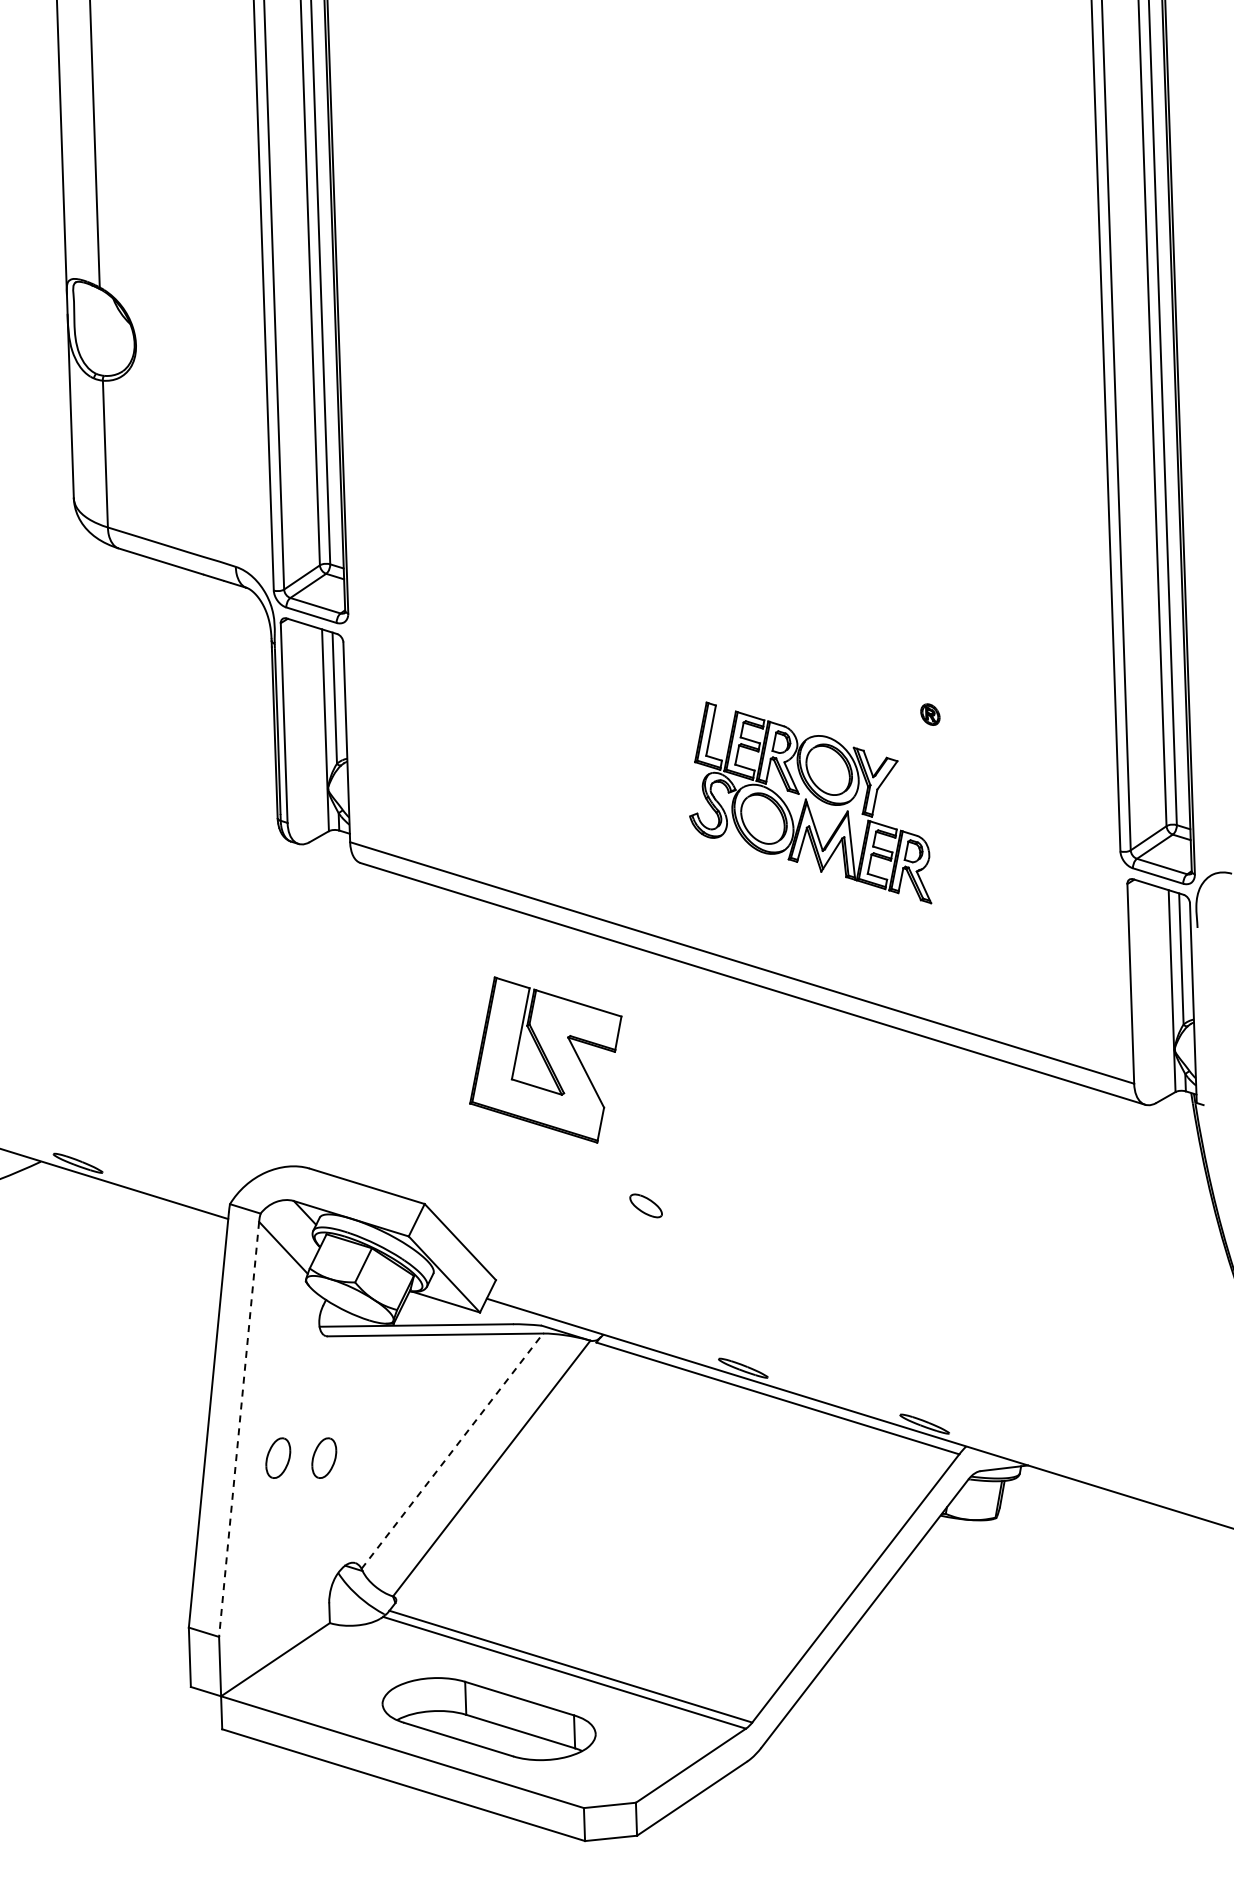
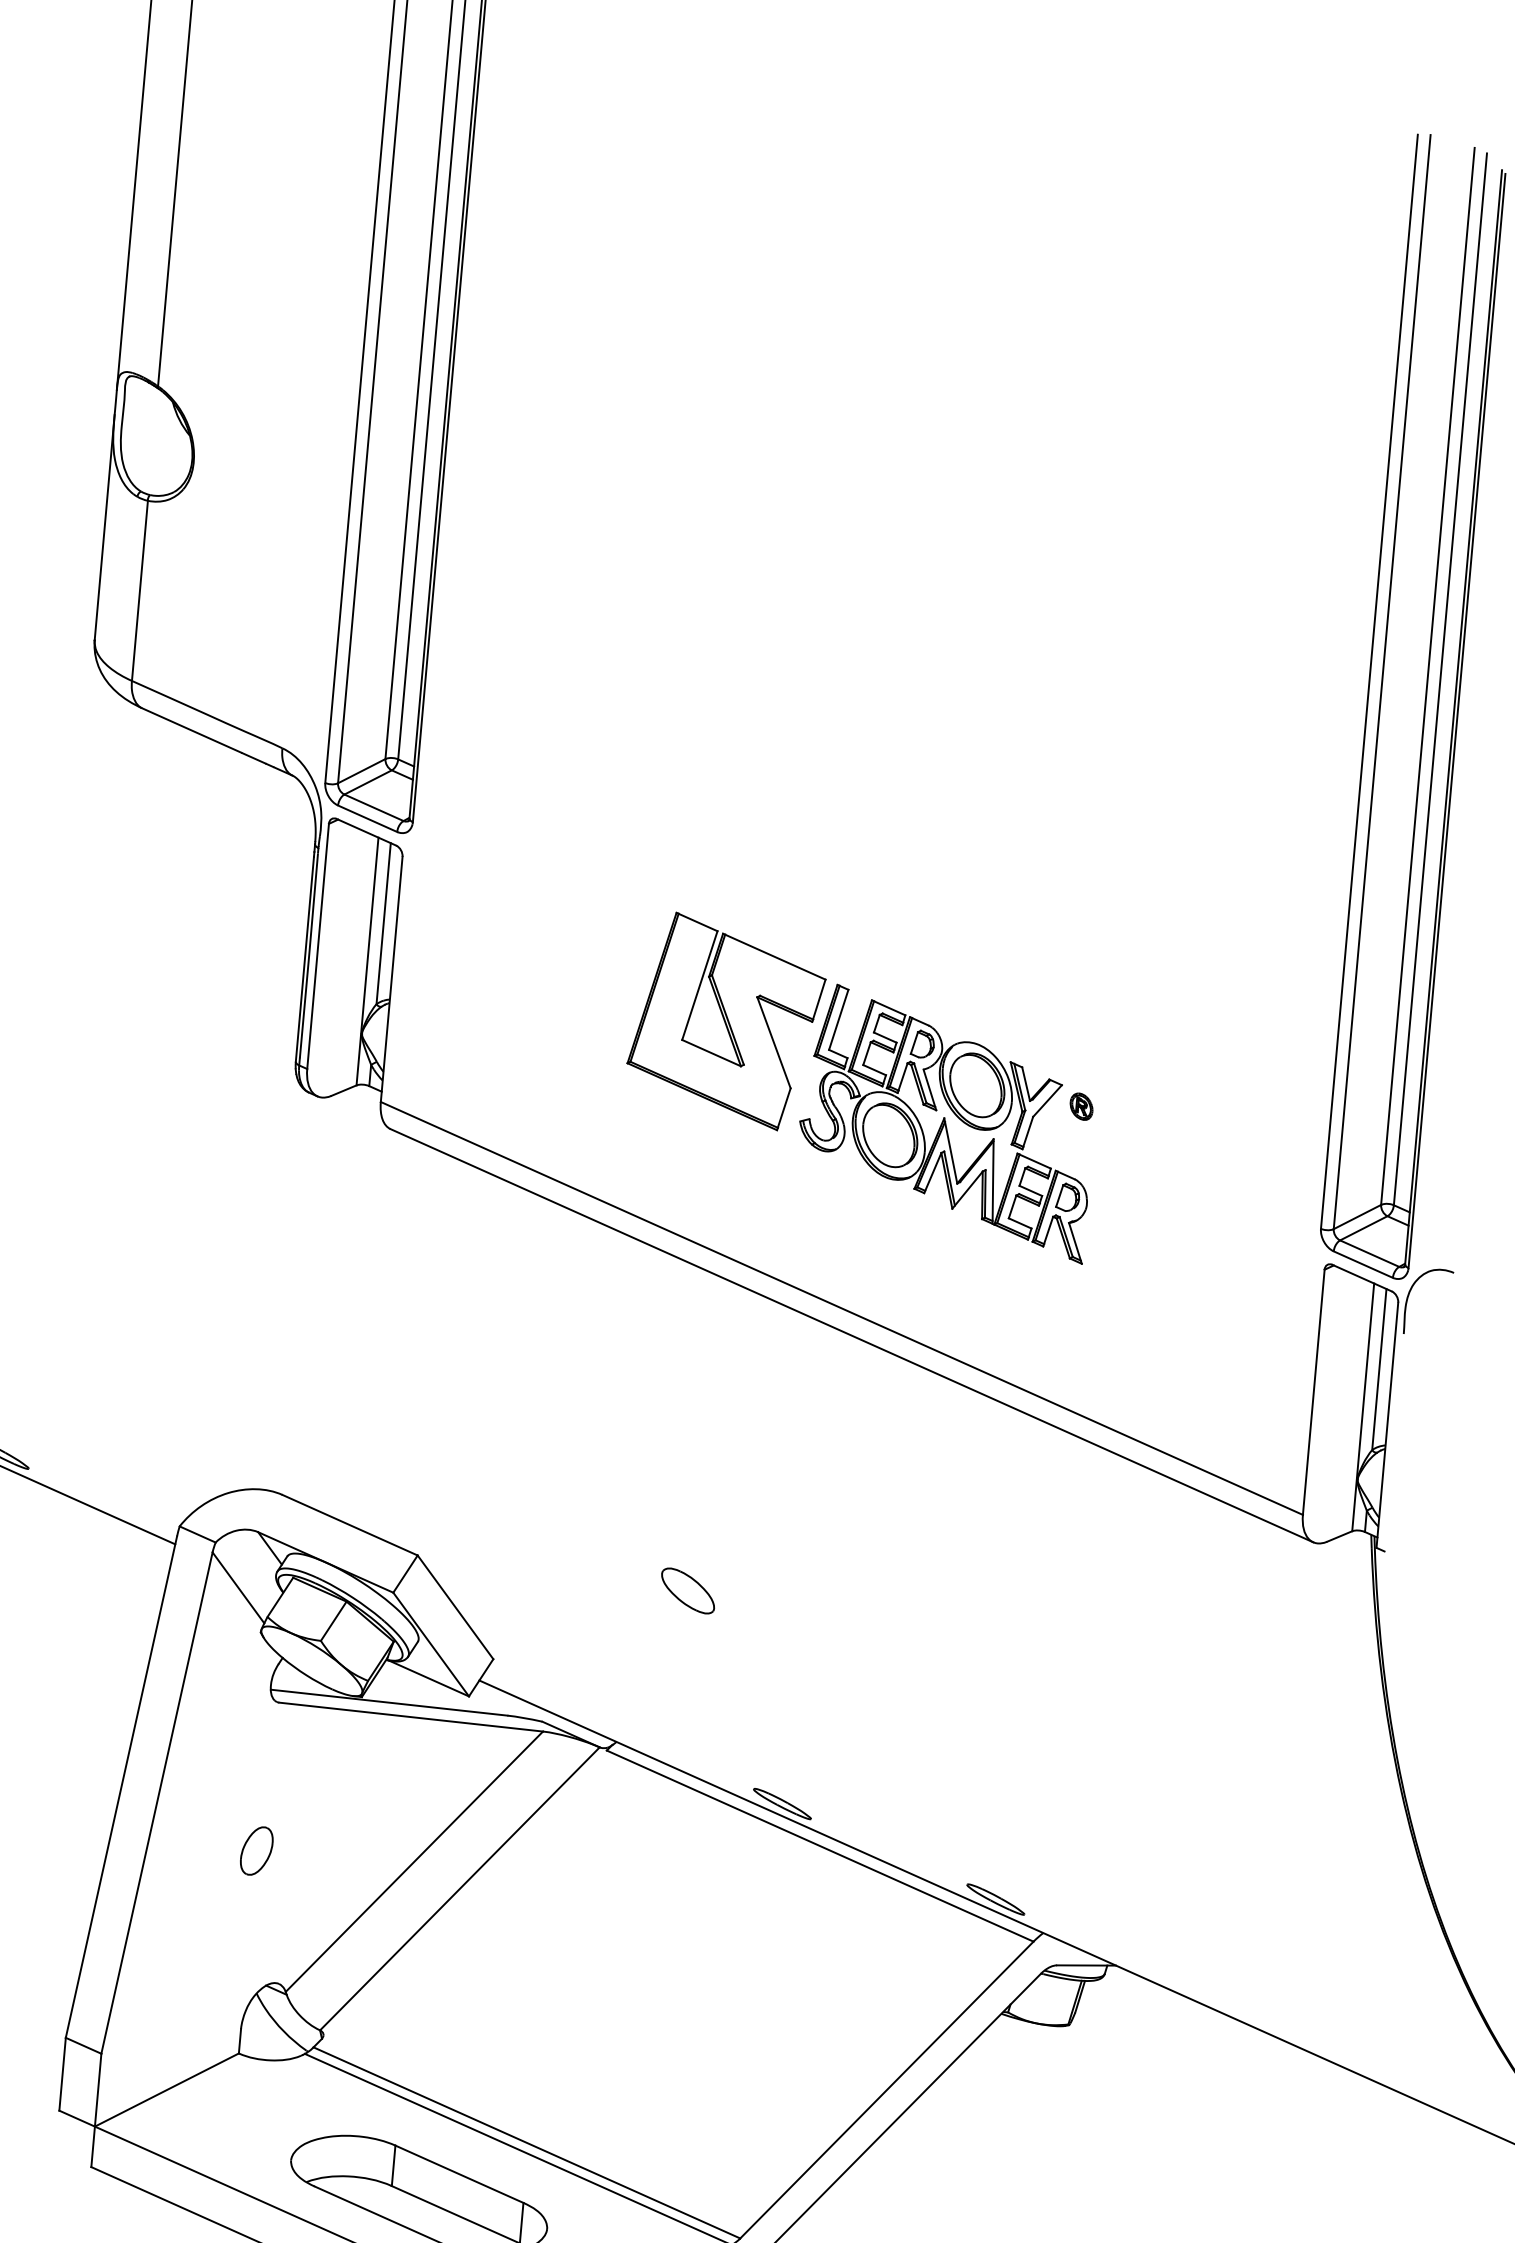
part: (930, 714) -> (1081, 1106), moved
part: (545, 1059) -> (726, 1020), moved
part: (645, 1205) -> (687, 1590), size x1.43
line: (239, 1429) -> (157, 1803), dashed -> solid
line: (452, 1451) -> (414, 1862), dashed -> solid
part: (278, 1457) -> (200, 1843), removed

